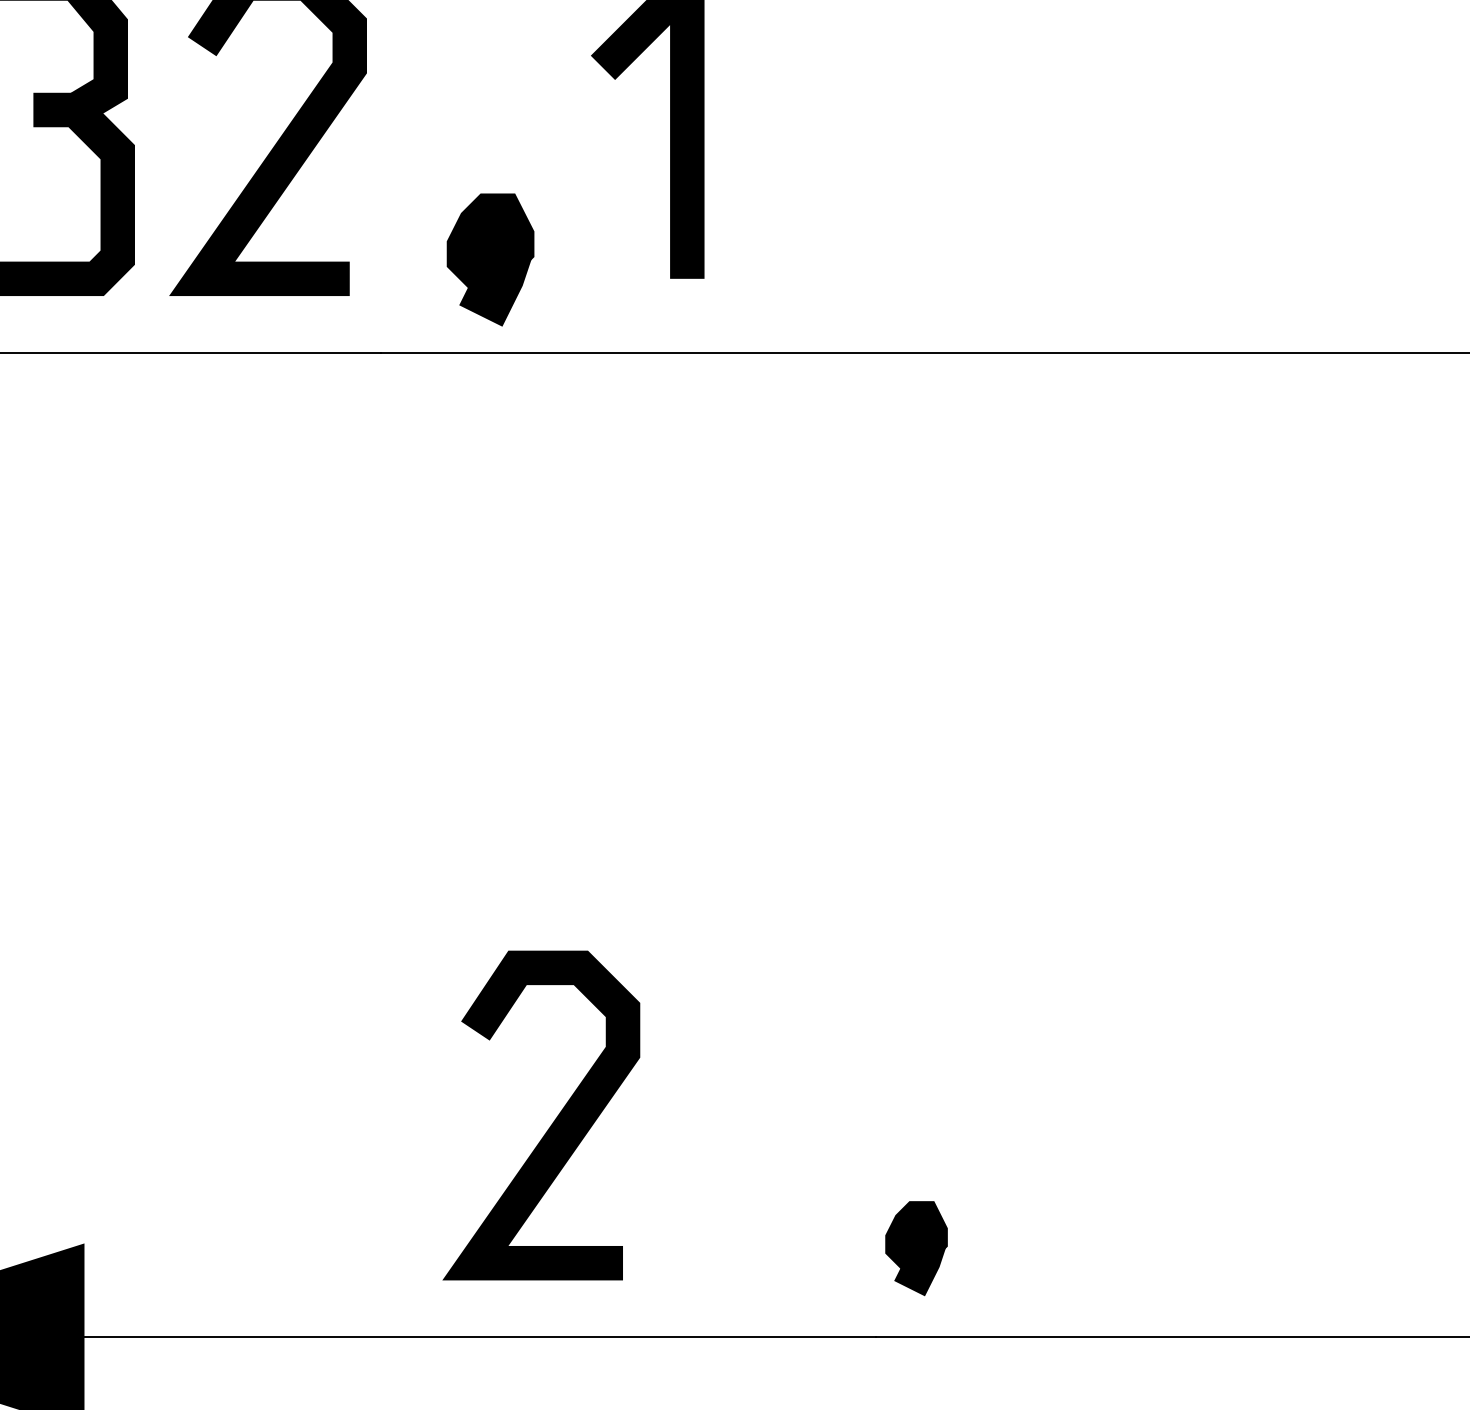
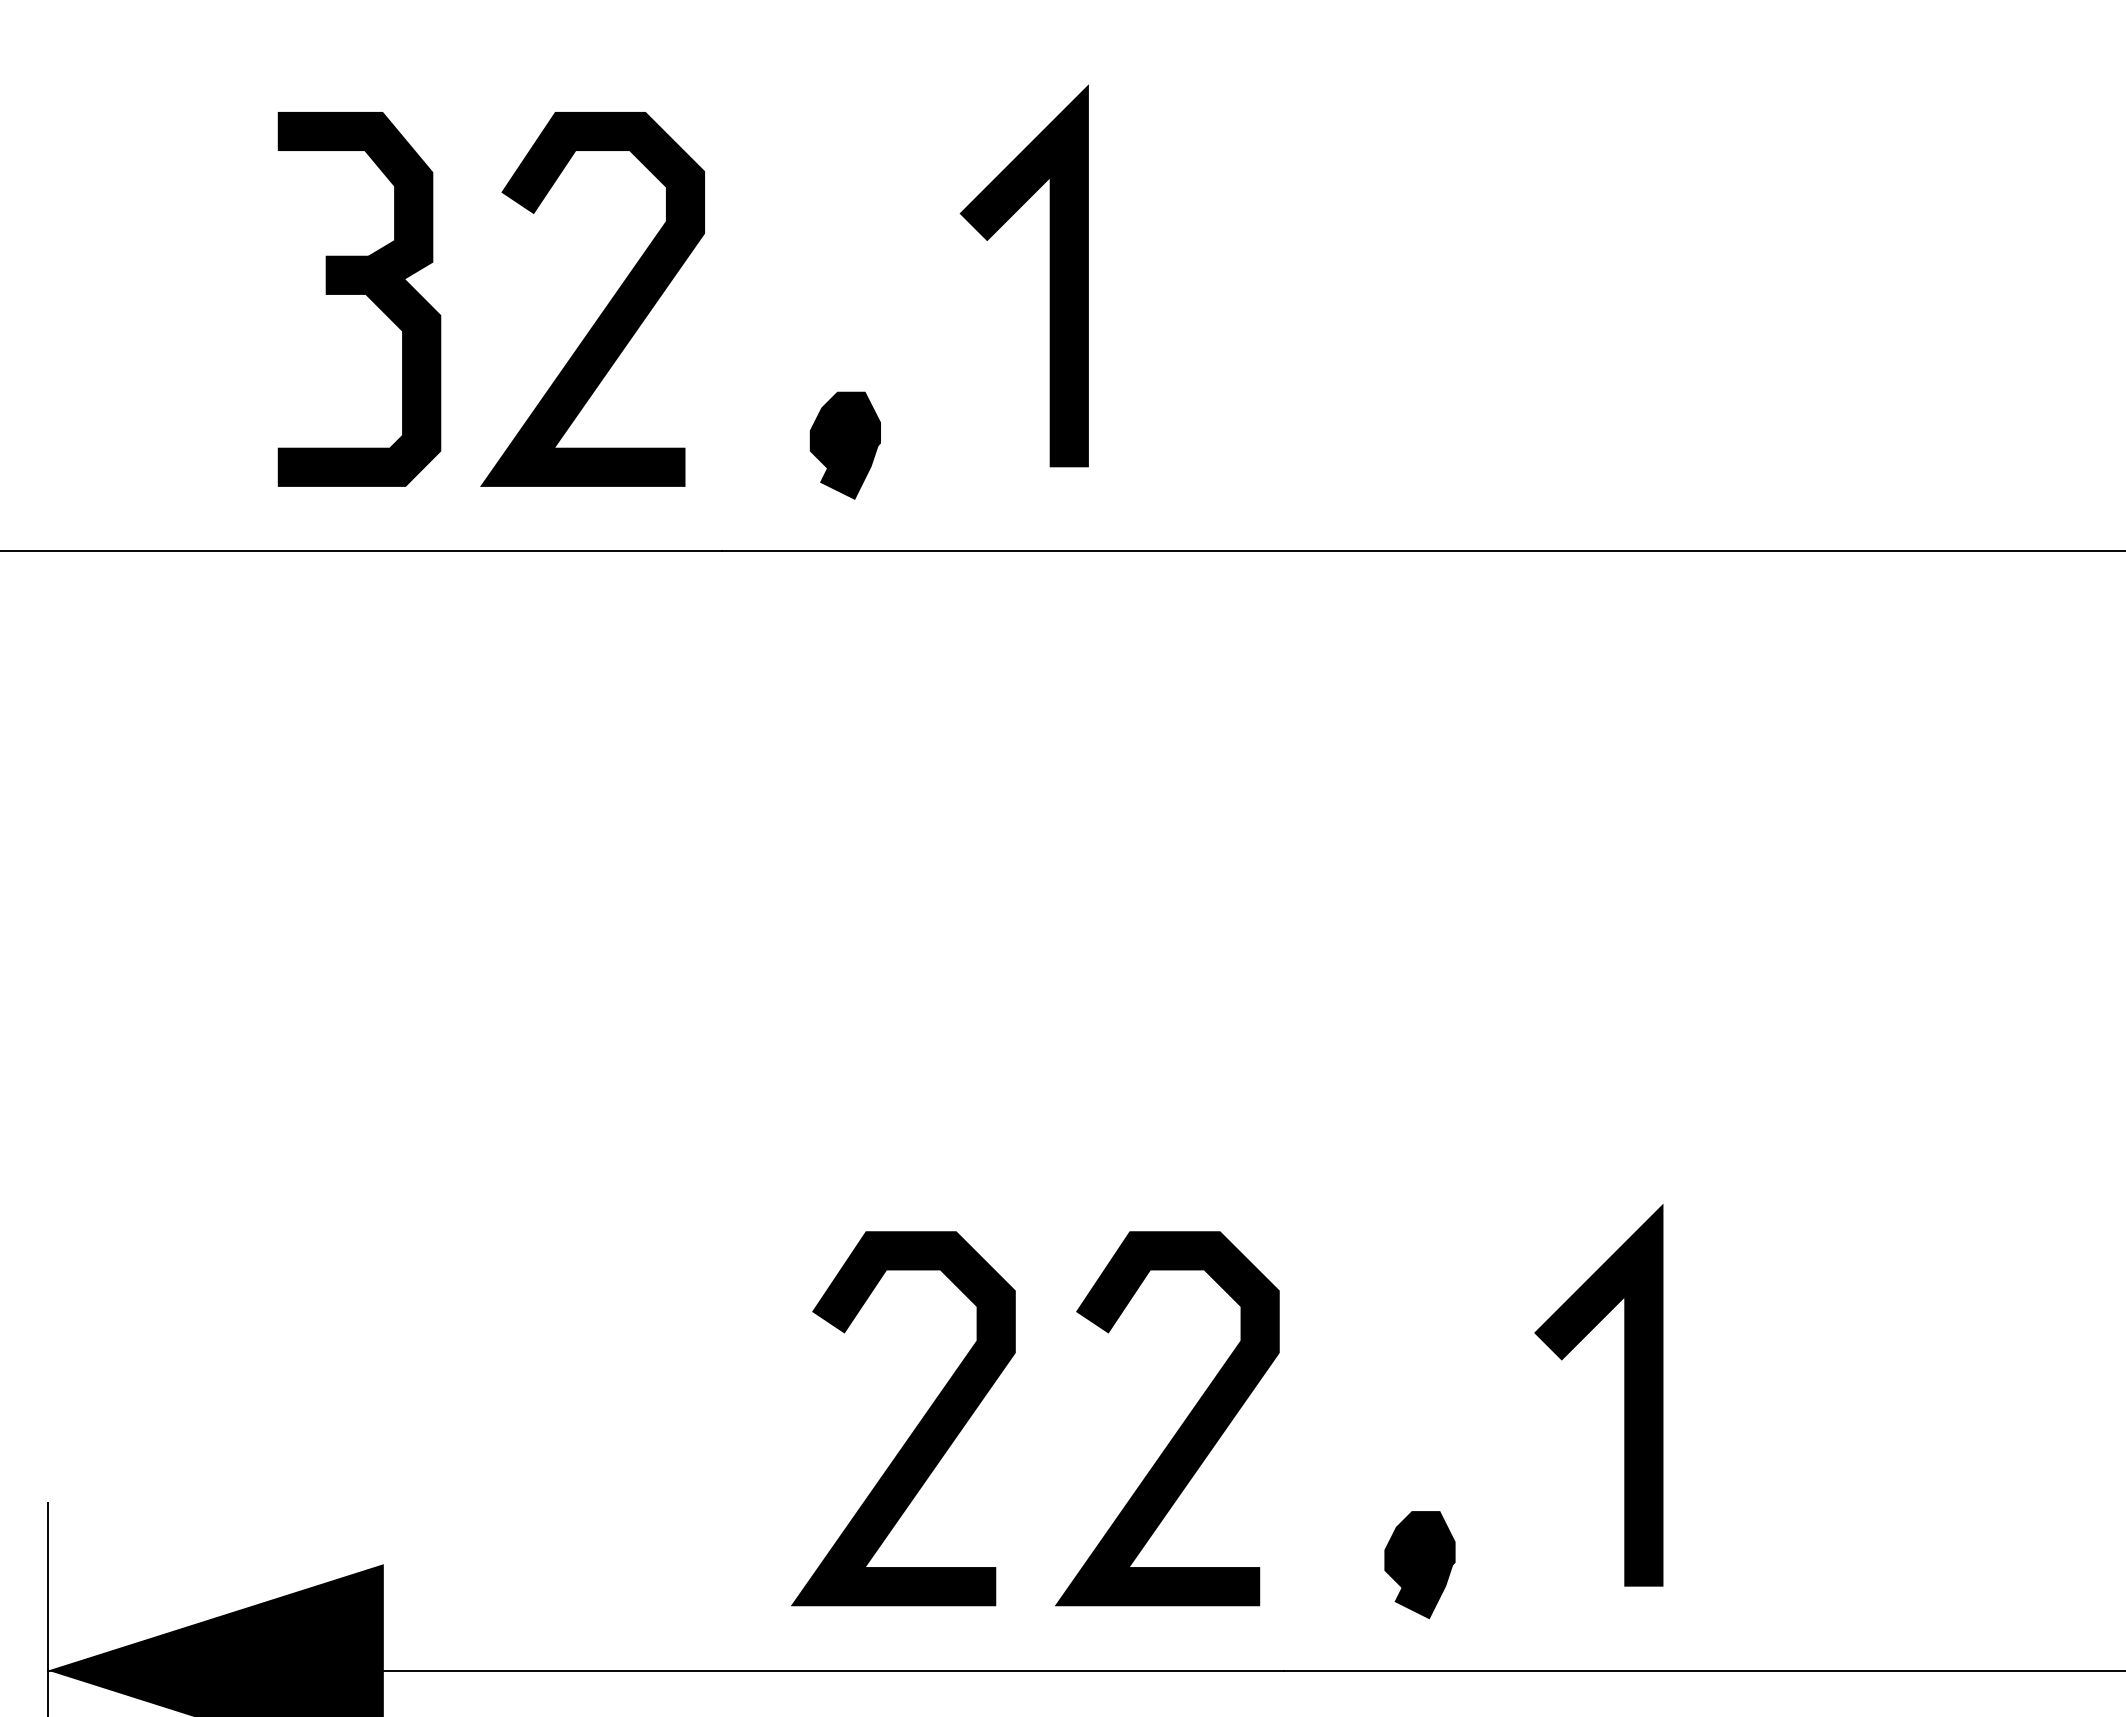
part: (489, 259) -> (844, 445), size x0.71
line: (1175, 1095) -> (1624, 1395), added
curve: (784, 1123) -> (1179, 1427), added
part: (916, 1248) -> (1419, 1565), moved

